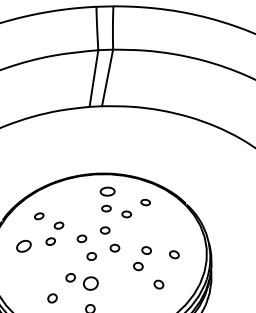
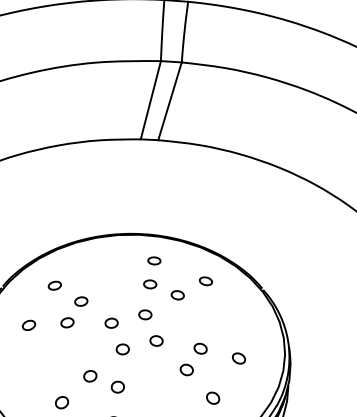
part: (107, 191) -> (154, 260), size x0.62
part: (23, 245) -> (28, 324), size x0.62
part: (90, 283) -> (117, 387), size x0.62

